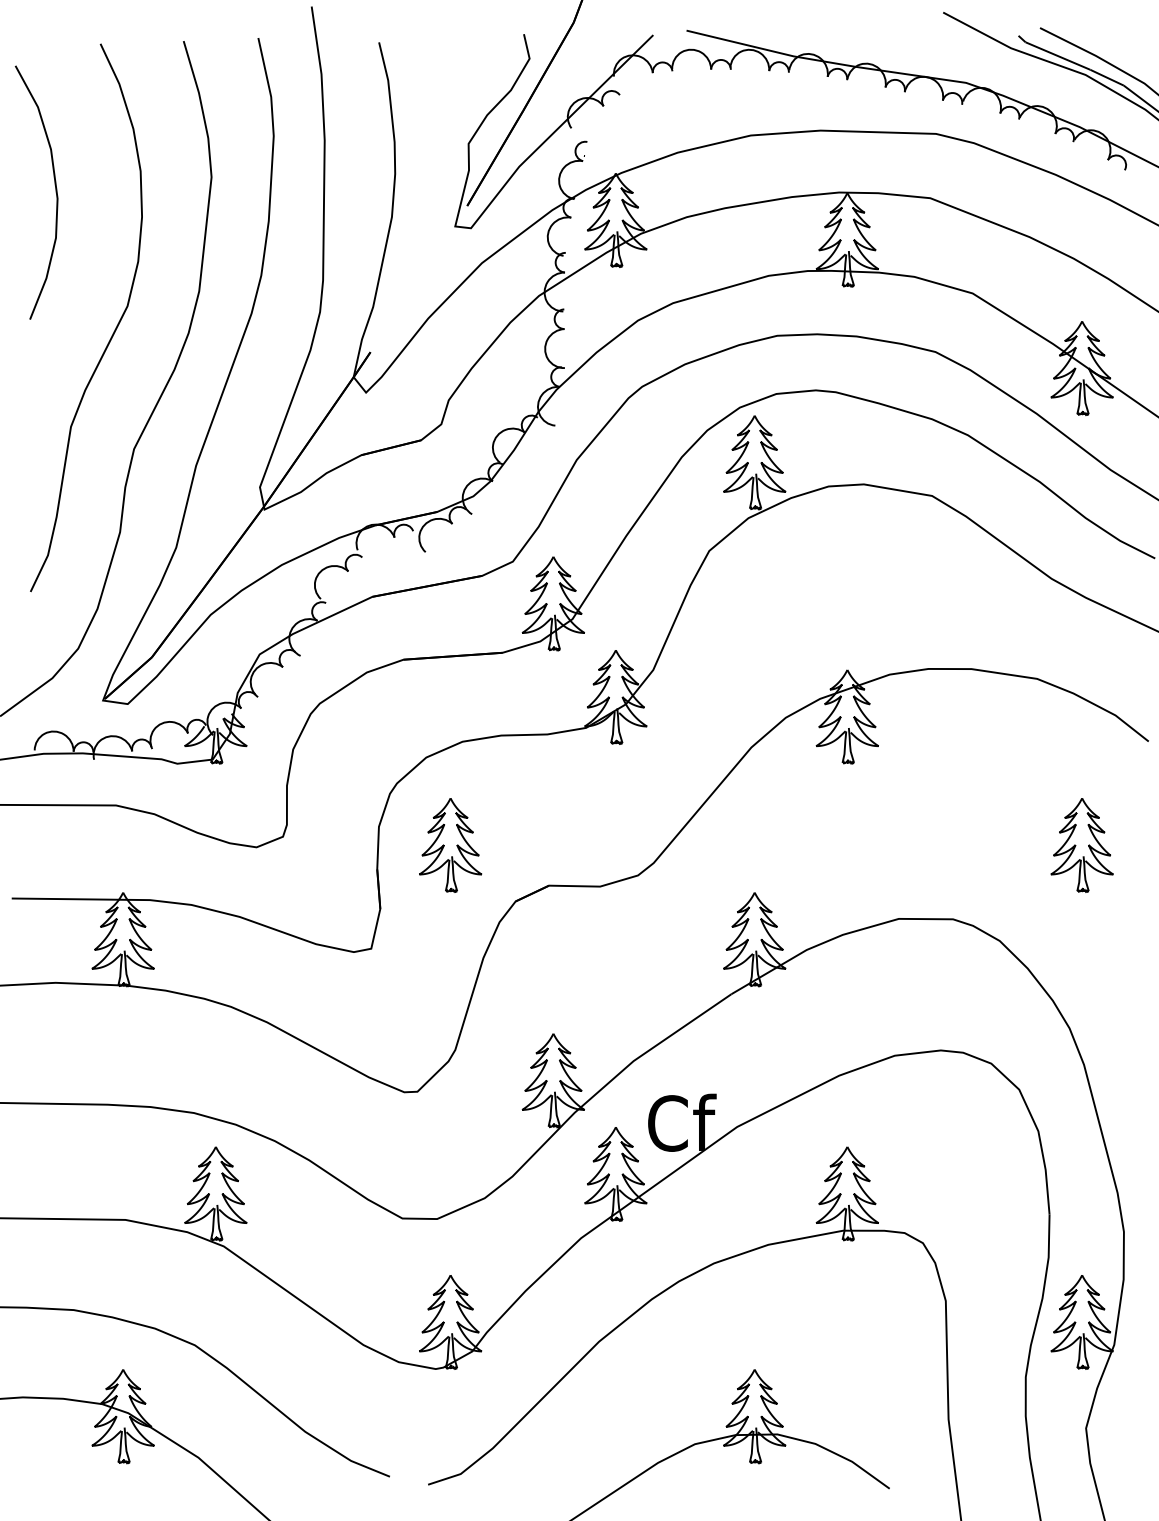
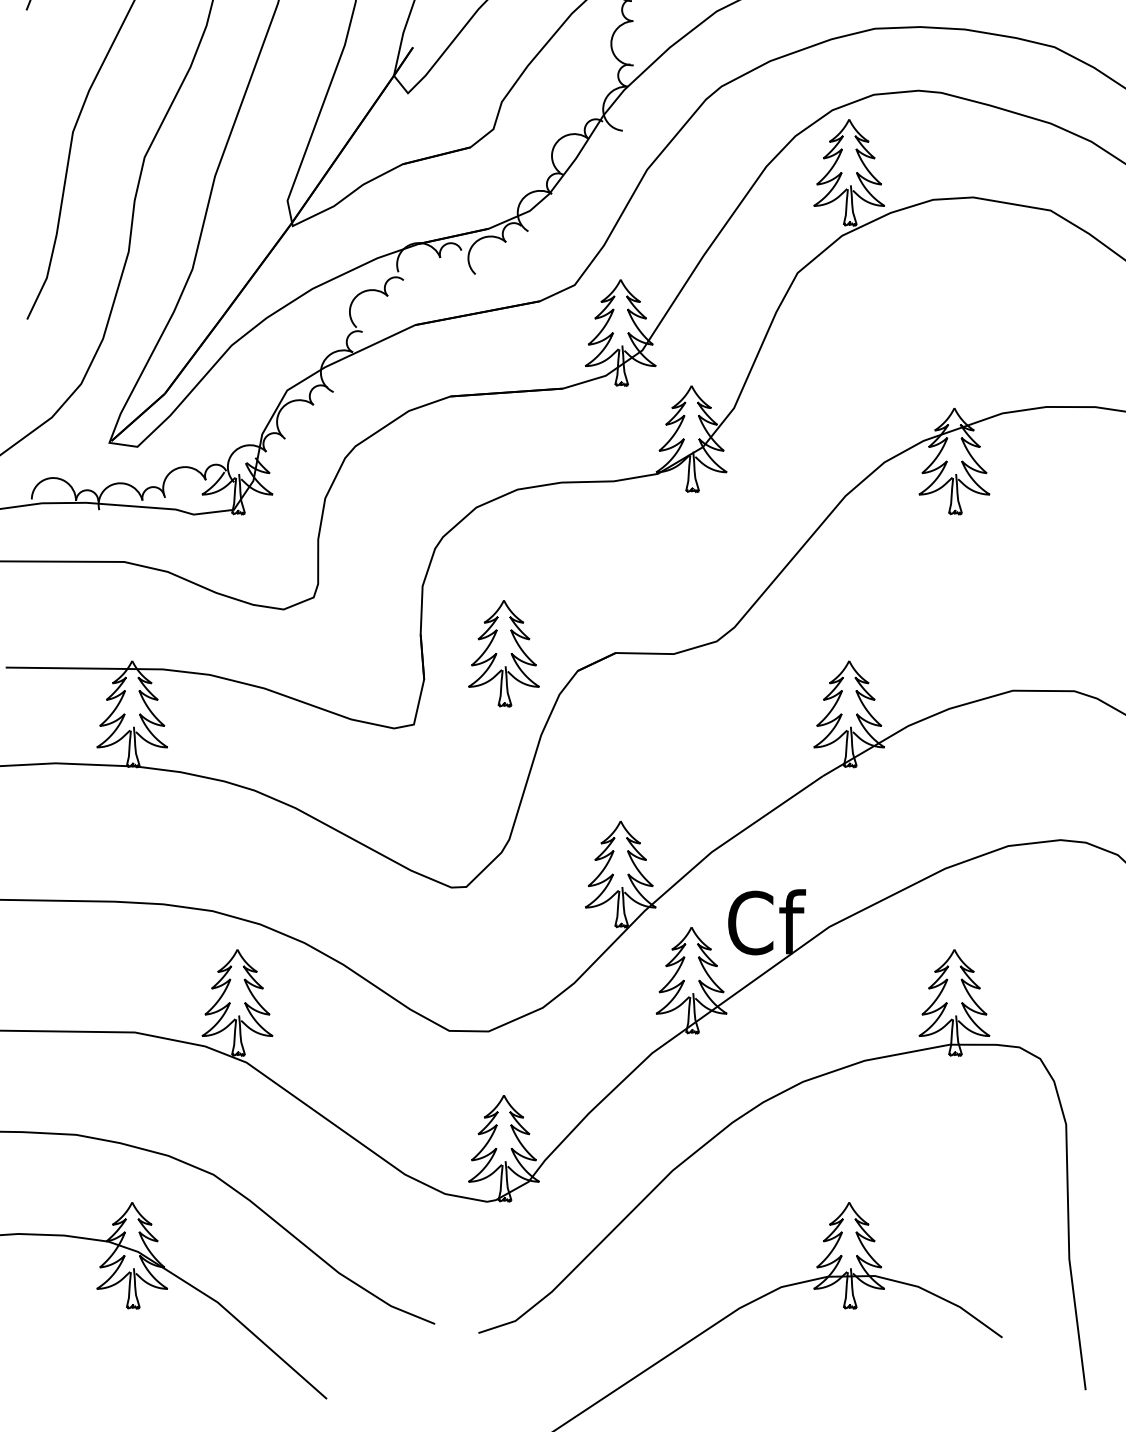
part: (450, 845) -> (503, 653), moved

